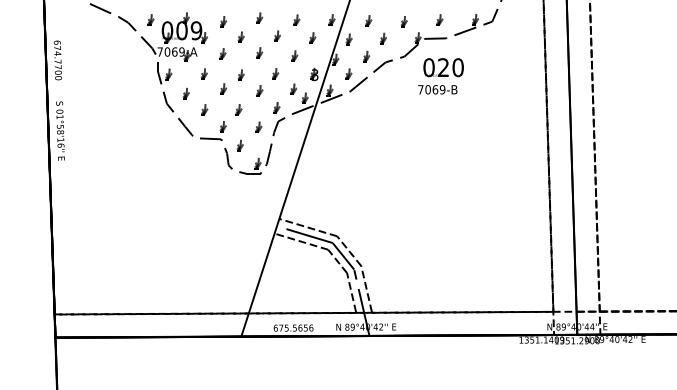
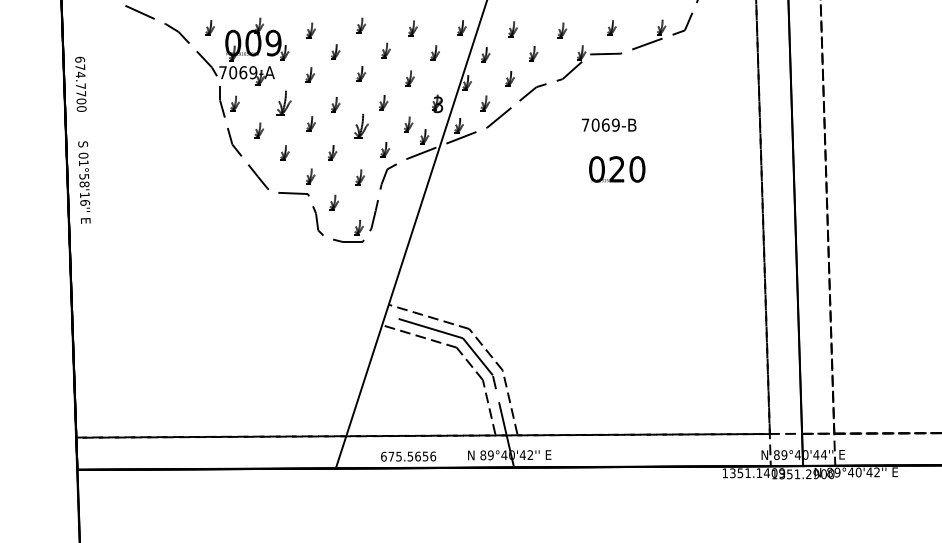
text: (443, 67) -> (617, 169), moved
part: (204, 74) -> (284, 103), size x1.6
part: (259, 90) -> (361, 126), size x1.6

